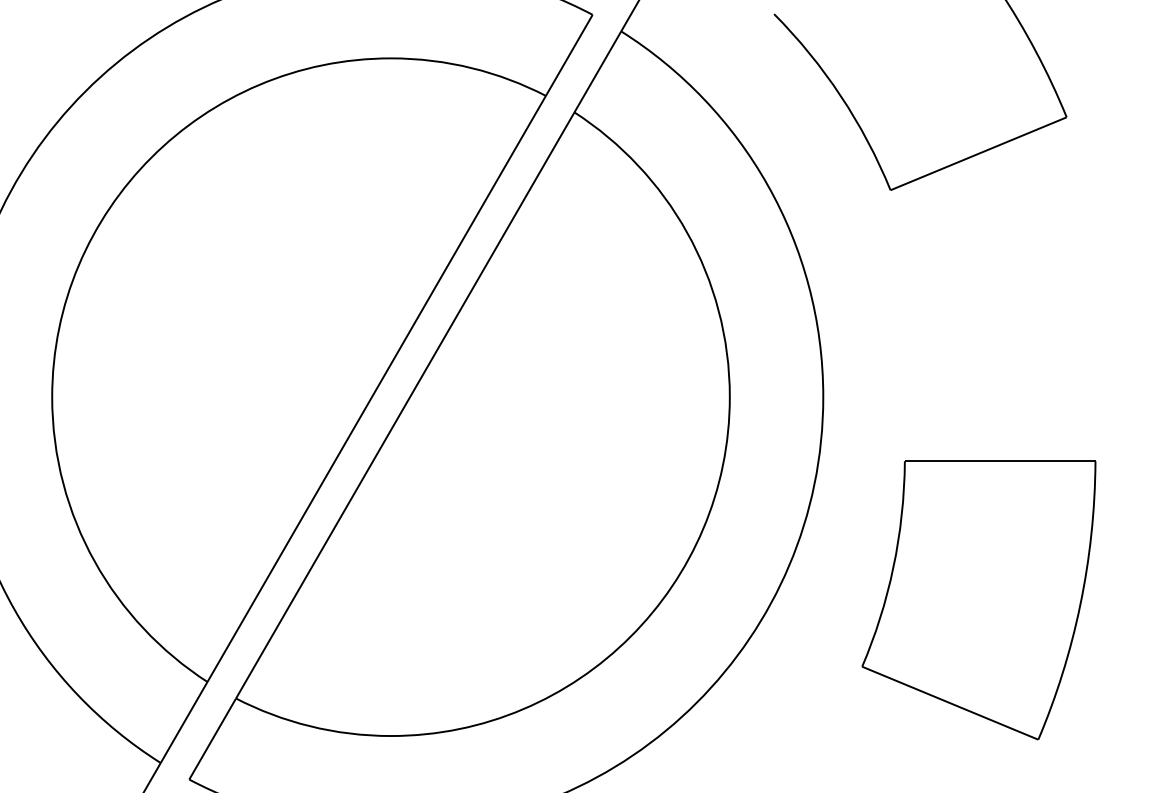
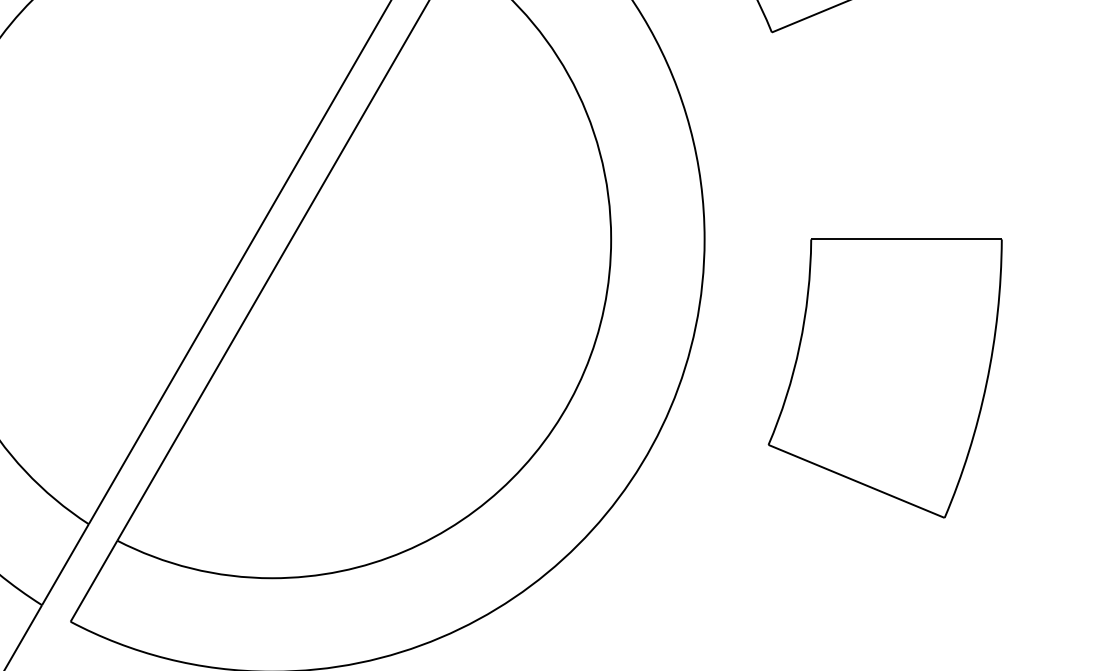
part: (978, 600) -> (884, 378), moved

